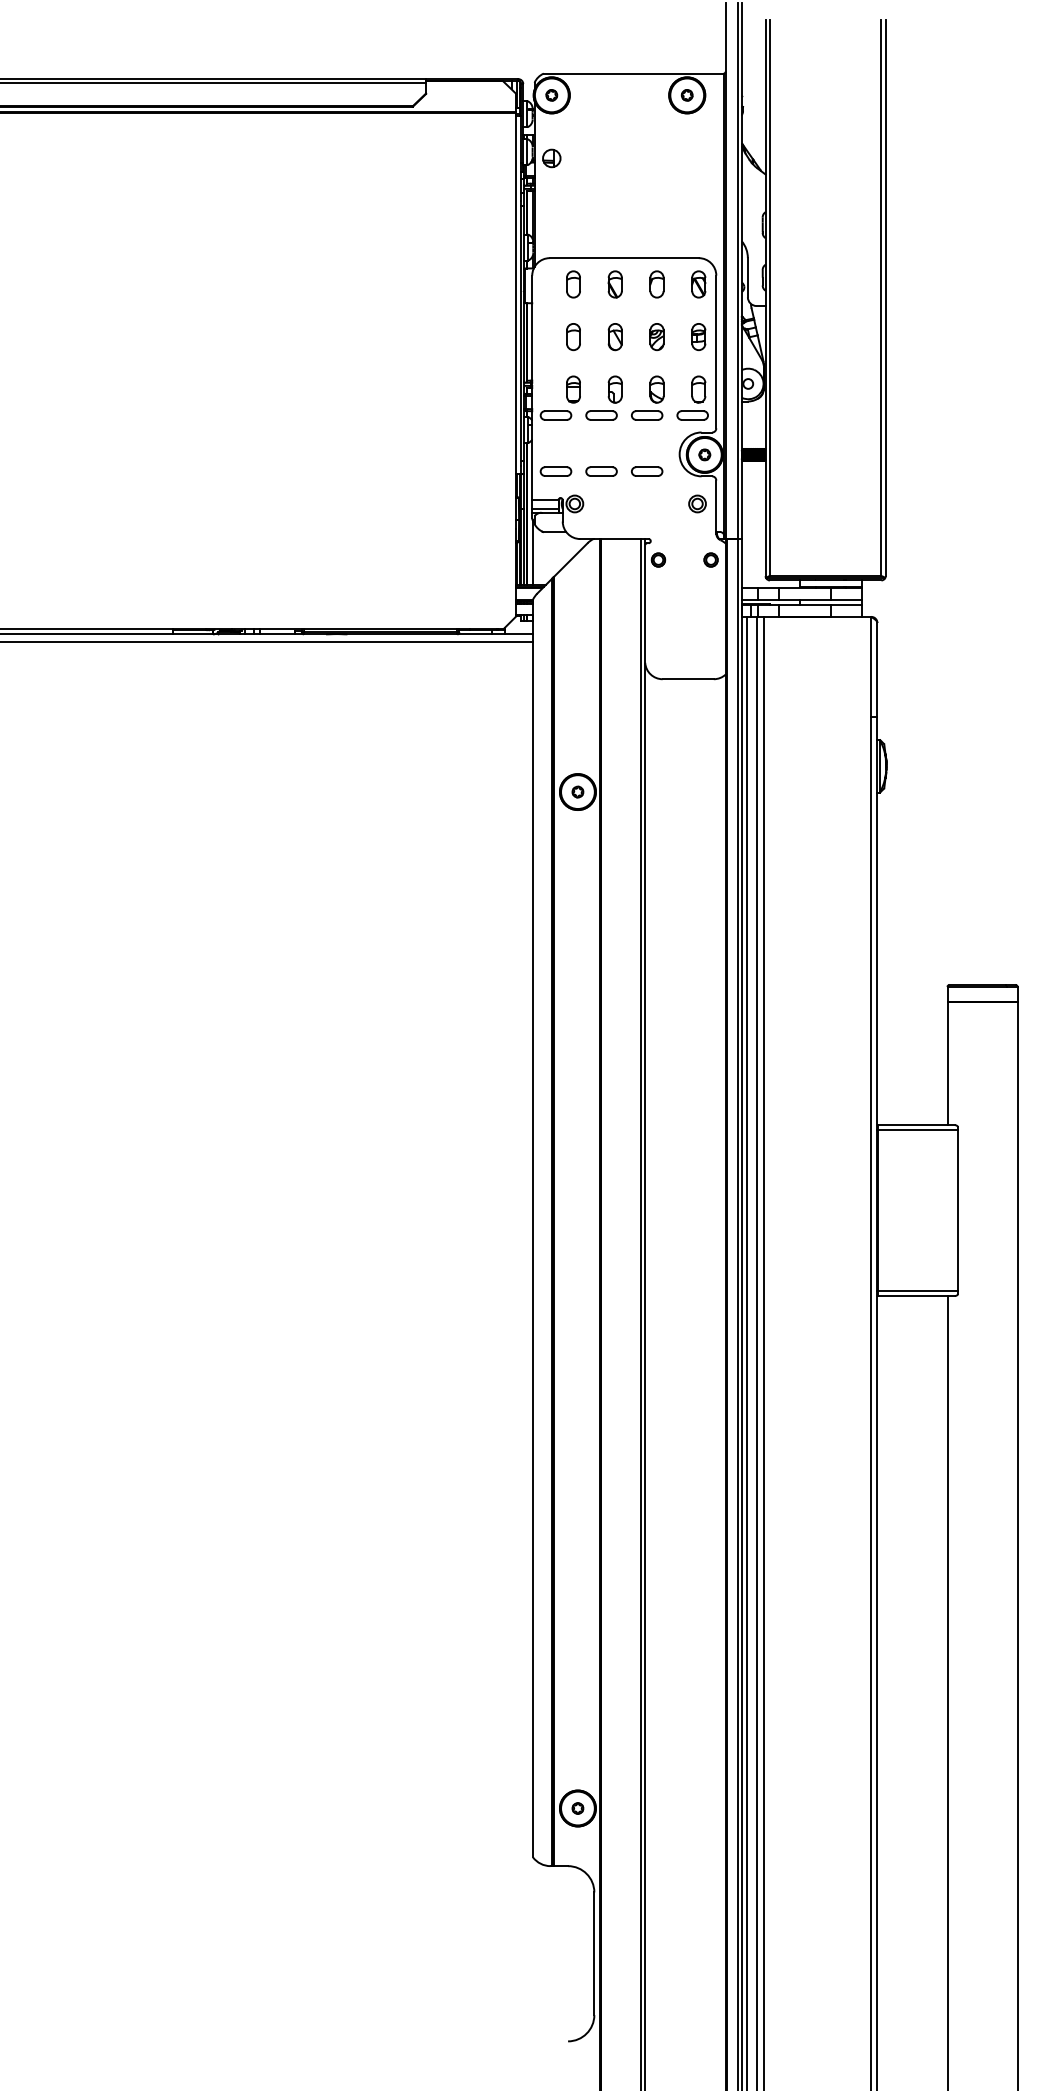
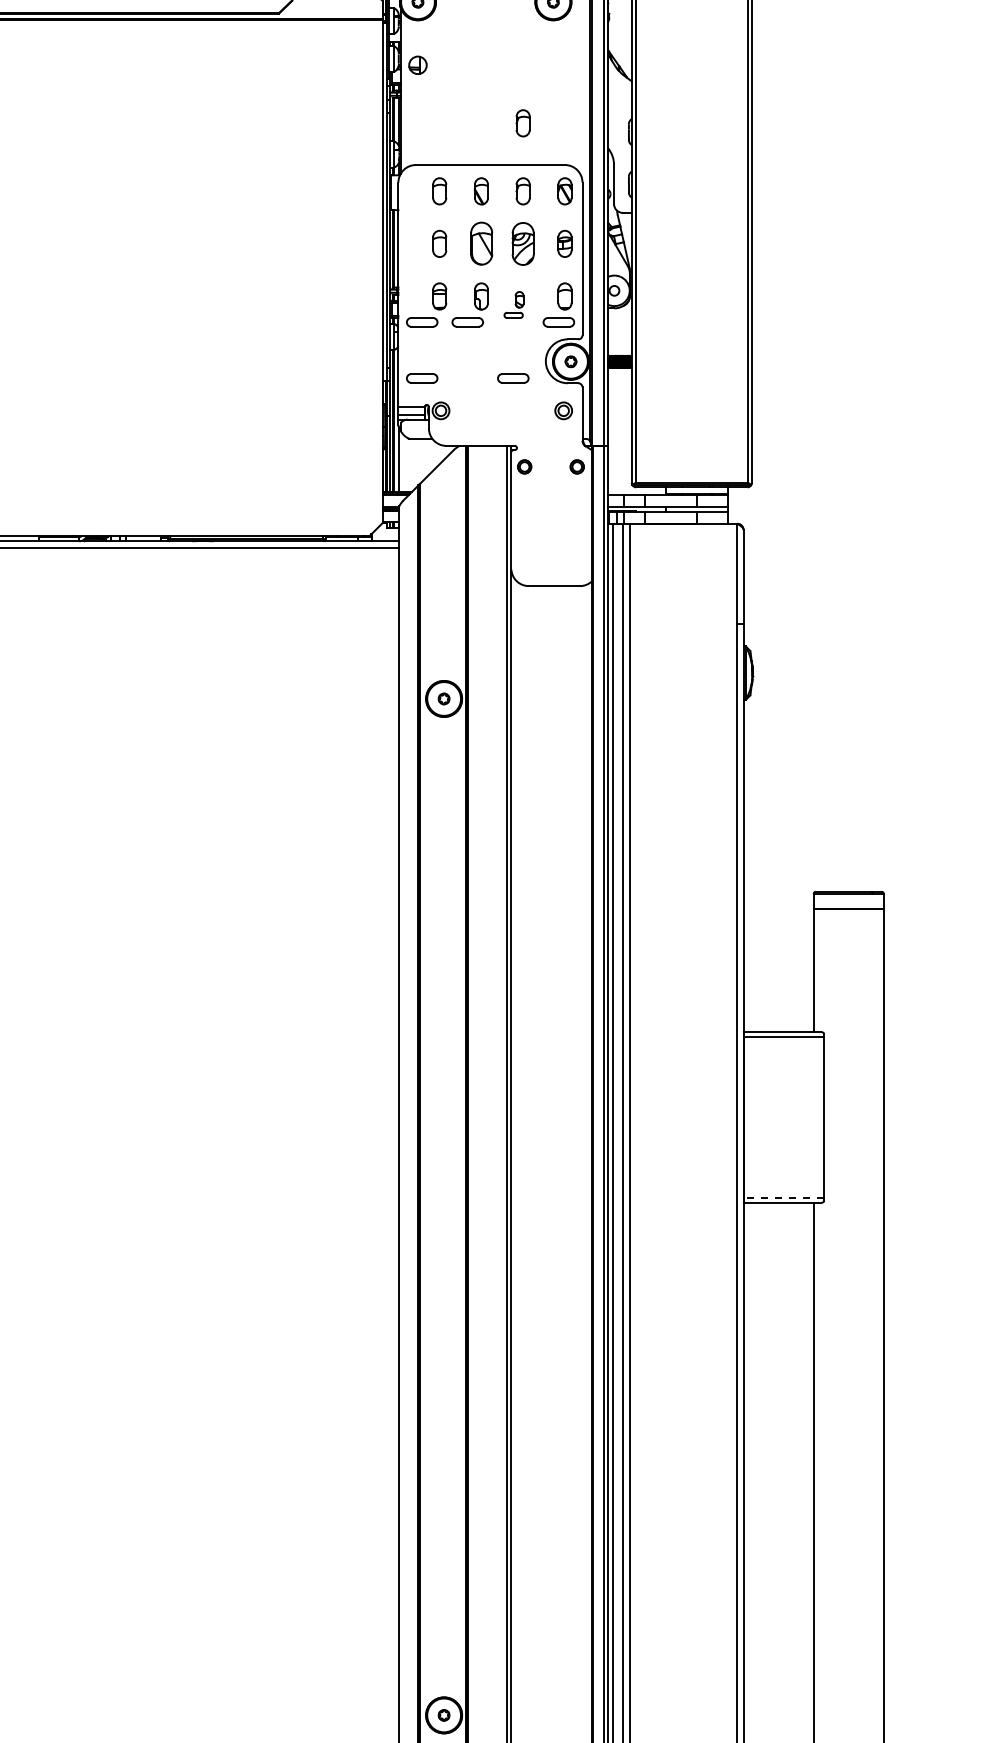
part: (656, 216) -> (522, 123), added
part: (656, 336) -> (522, 243), size x1.6
part: (614, 337) -> (480, 244), size x1.6
part: (647, 397) -> (513, 304), size x0.6
part: (601, 471) -> (467, 378), removed
line: (917, 1291) -> (783, 1198), solid -> dashed

